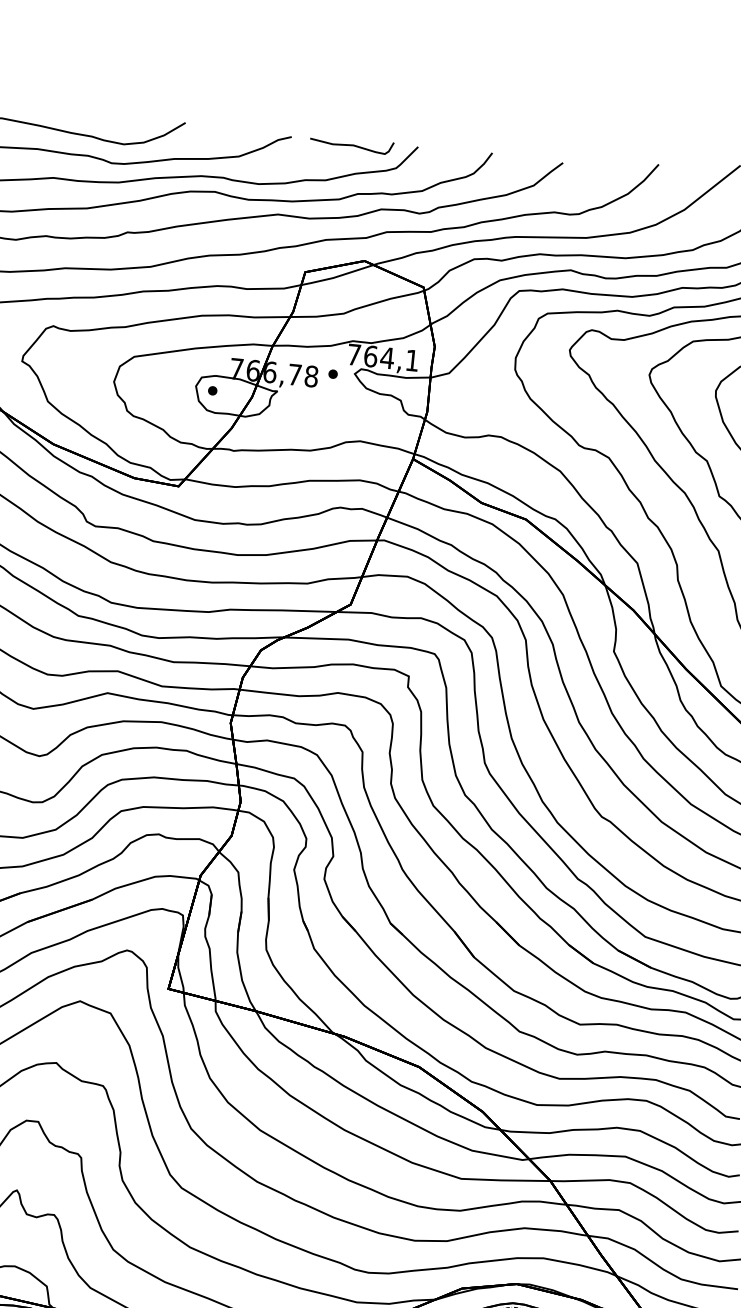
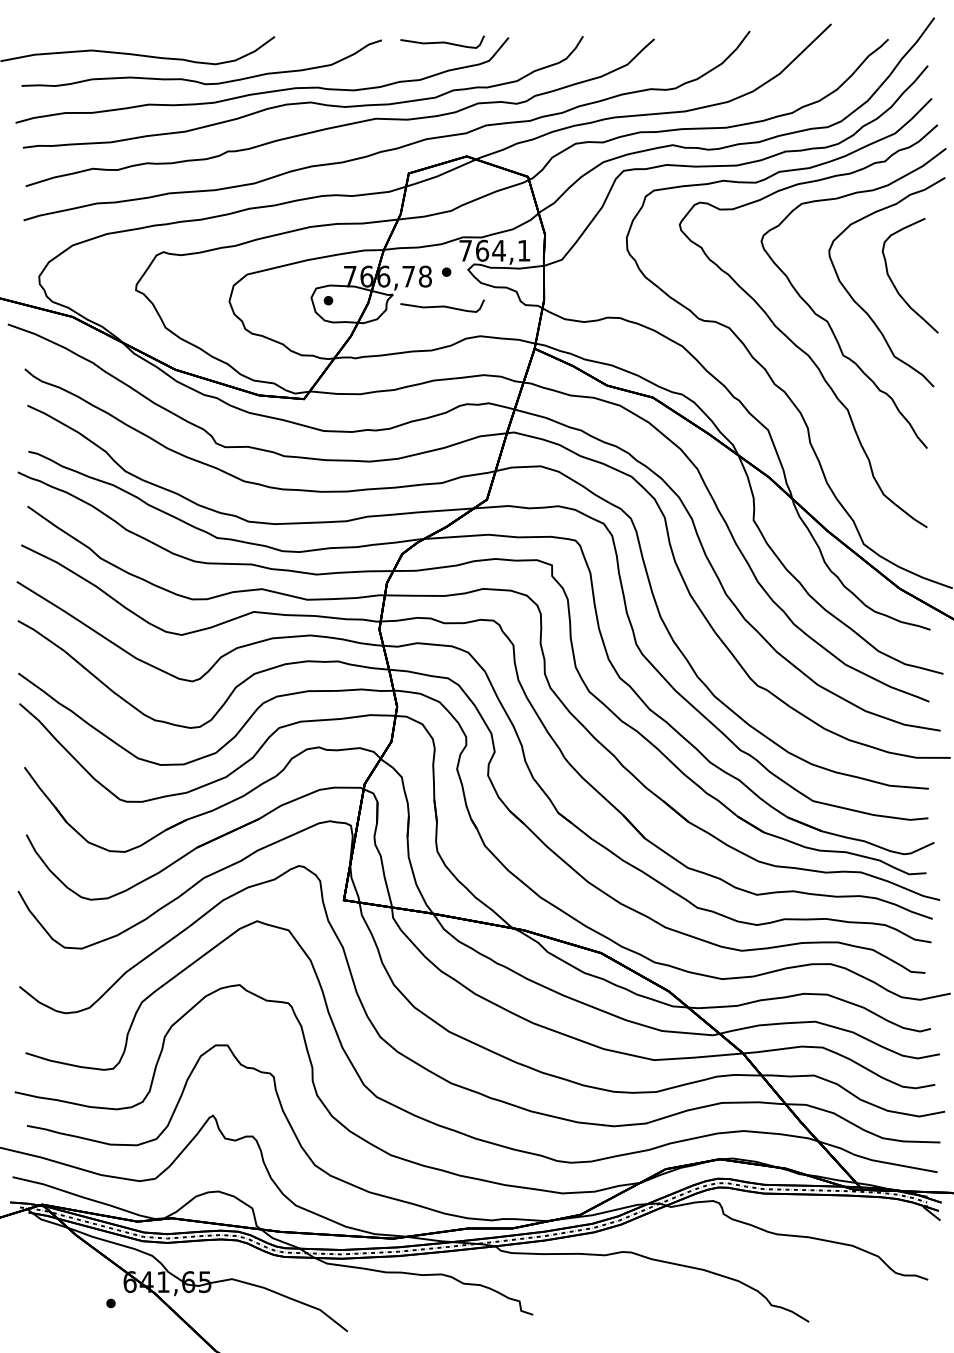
curve: (325, 406) -> (442, 305), added

